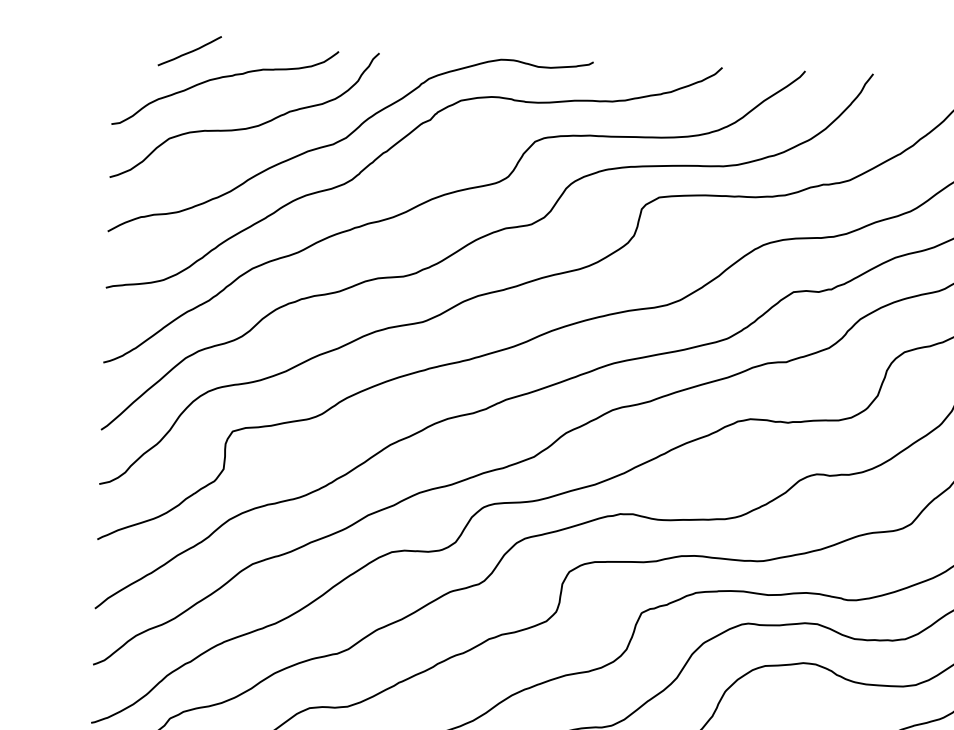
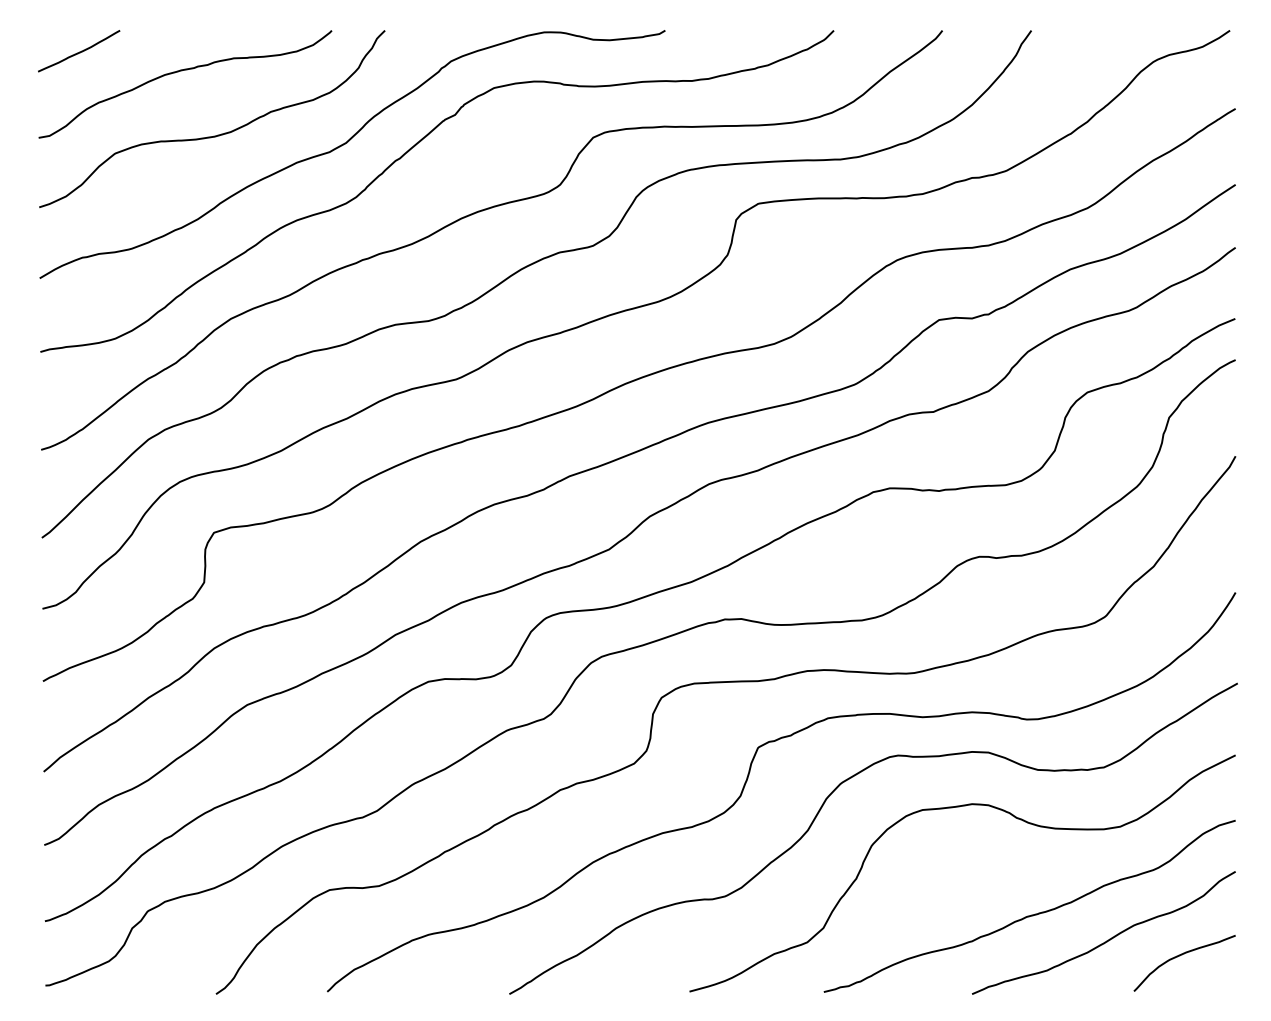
curve: (190, 51) -> (79, 51), moved

